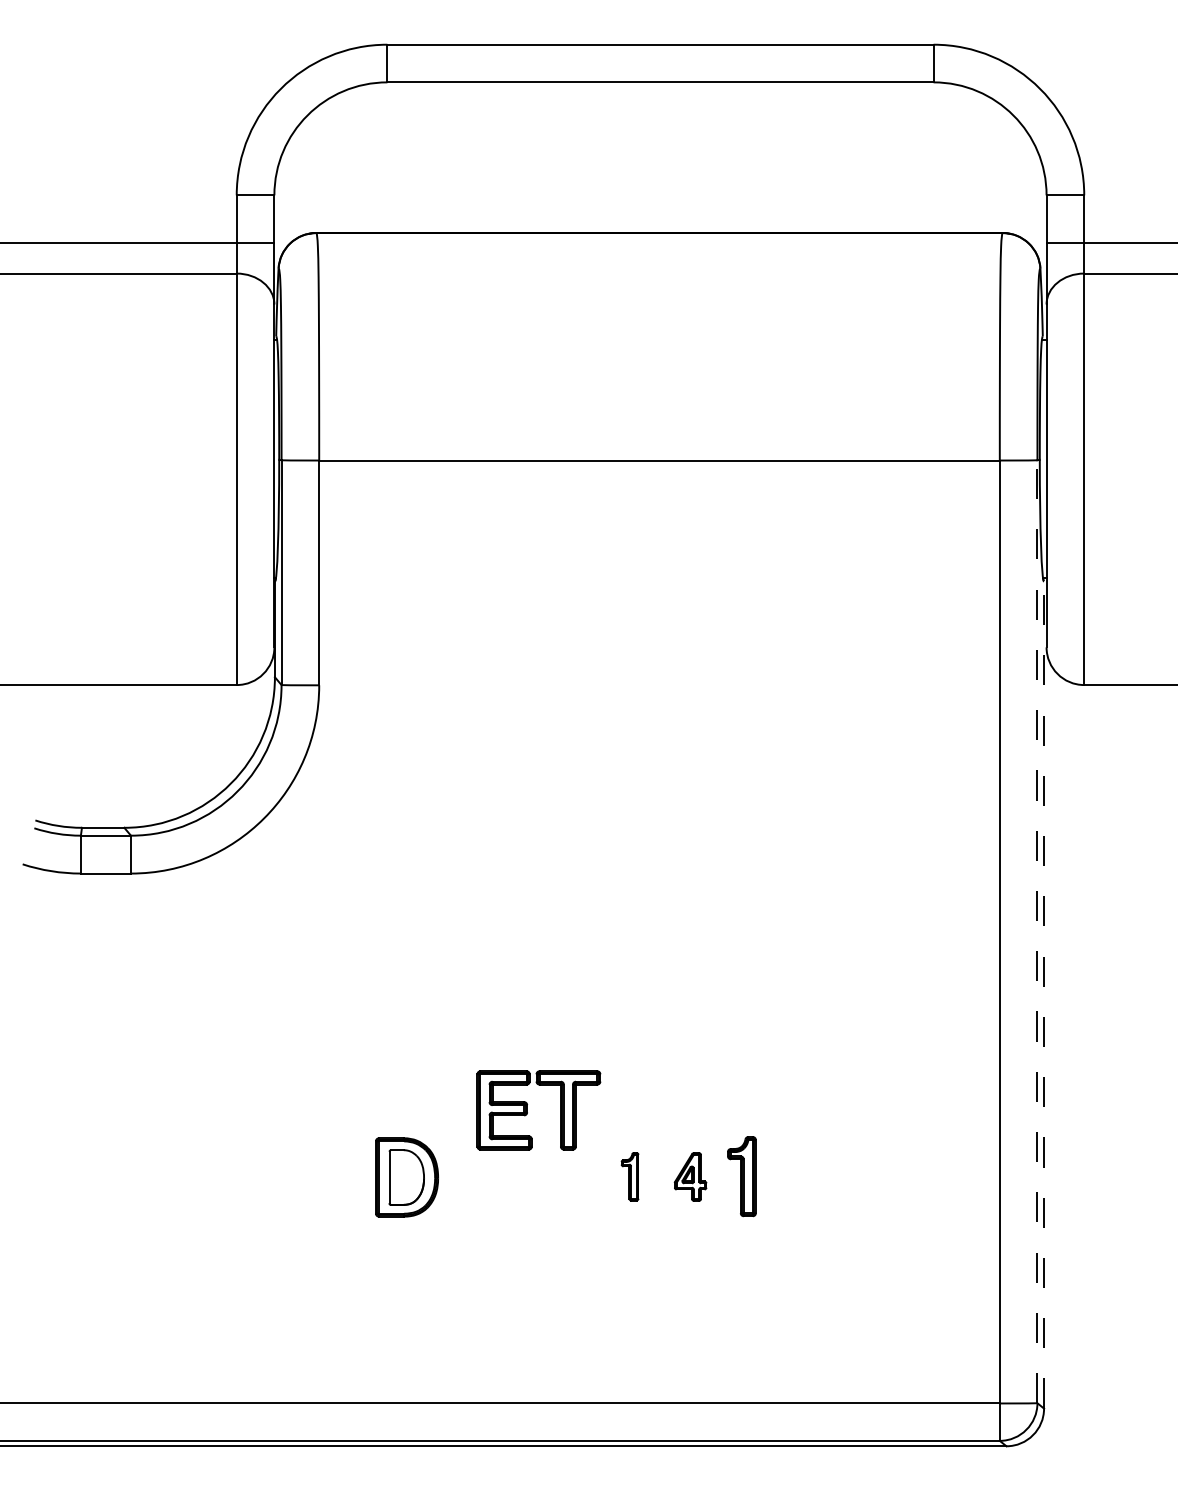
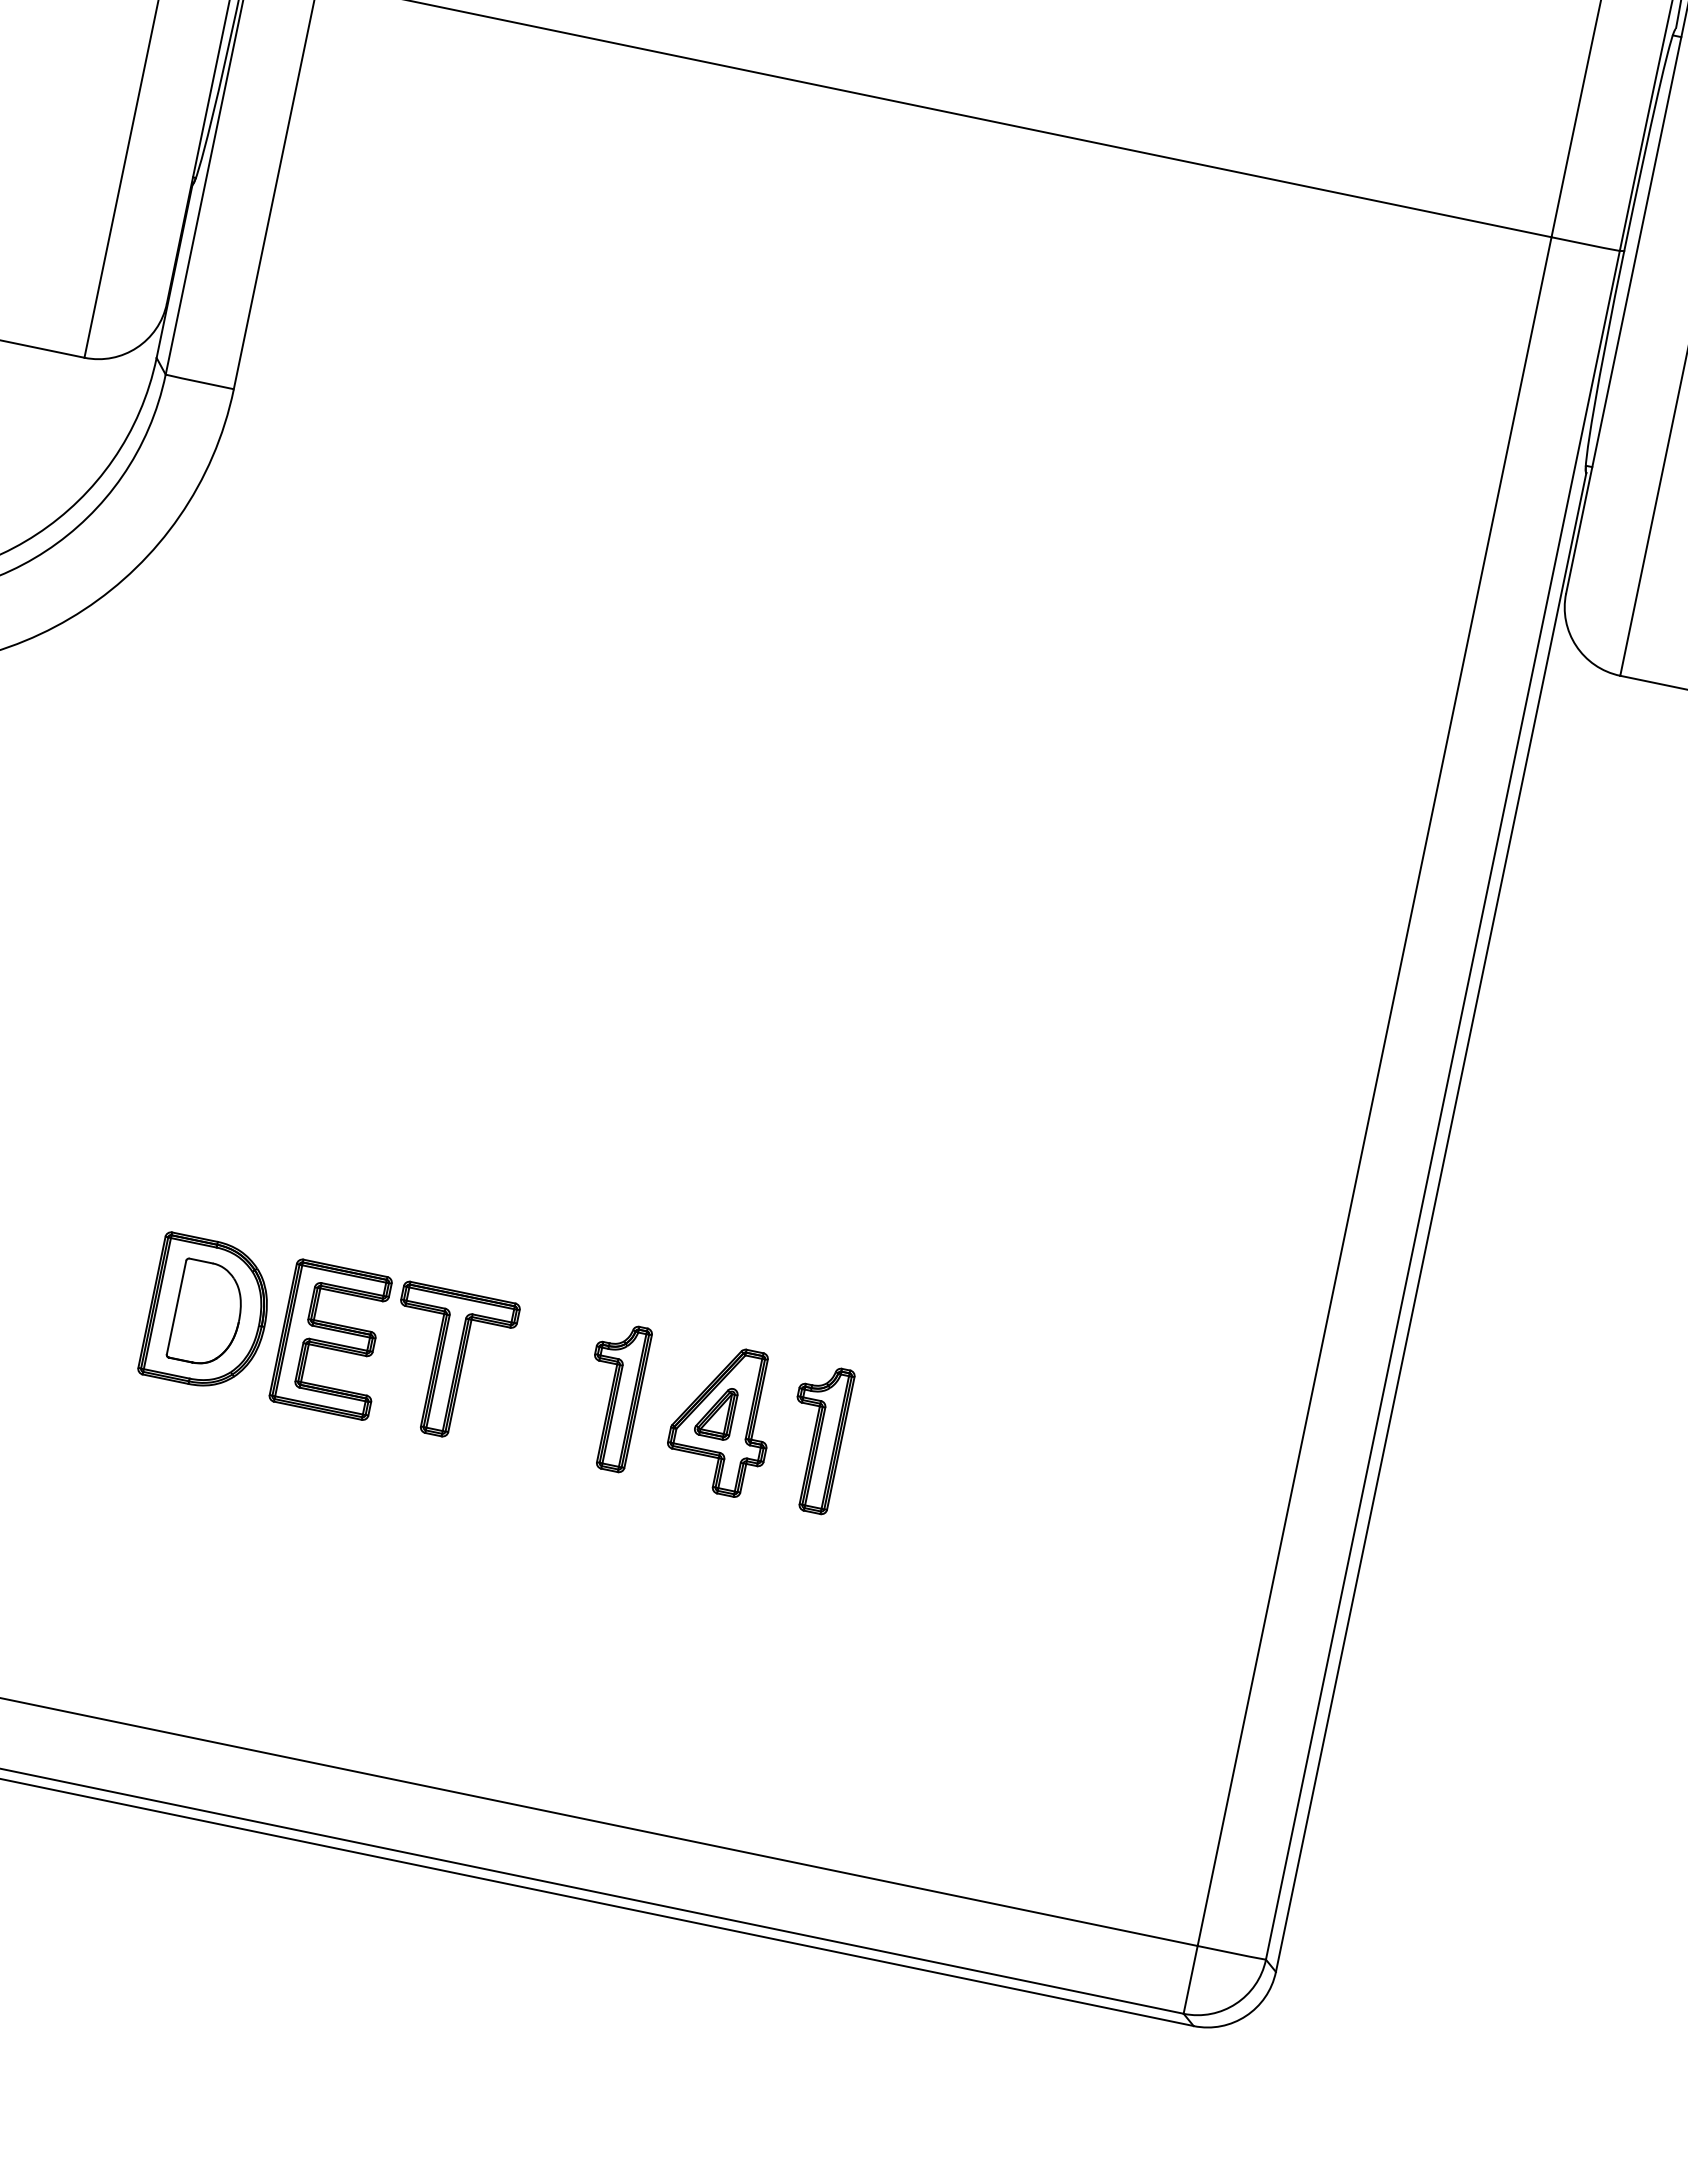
line: (1037, 931) -> (1443, 1104), dashed -> solid
line: (1044, 995) -> (1431, 1223), dashed -> solid
part: (527, 1110) -> (374, 1348), moved
part: (629, 1176) -> (611, 1395), size x1.67
part: (690, 1176) -> (722, 1418), size x1.67

